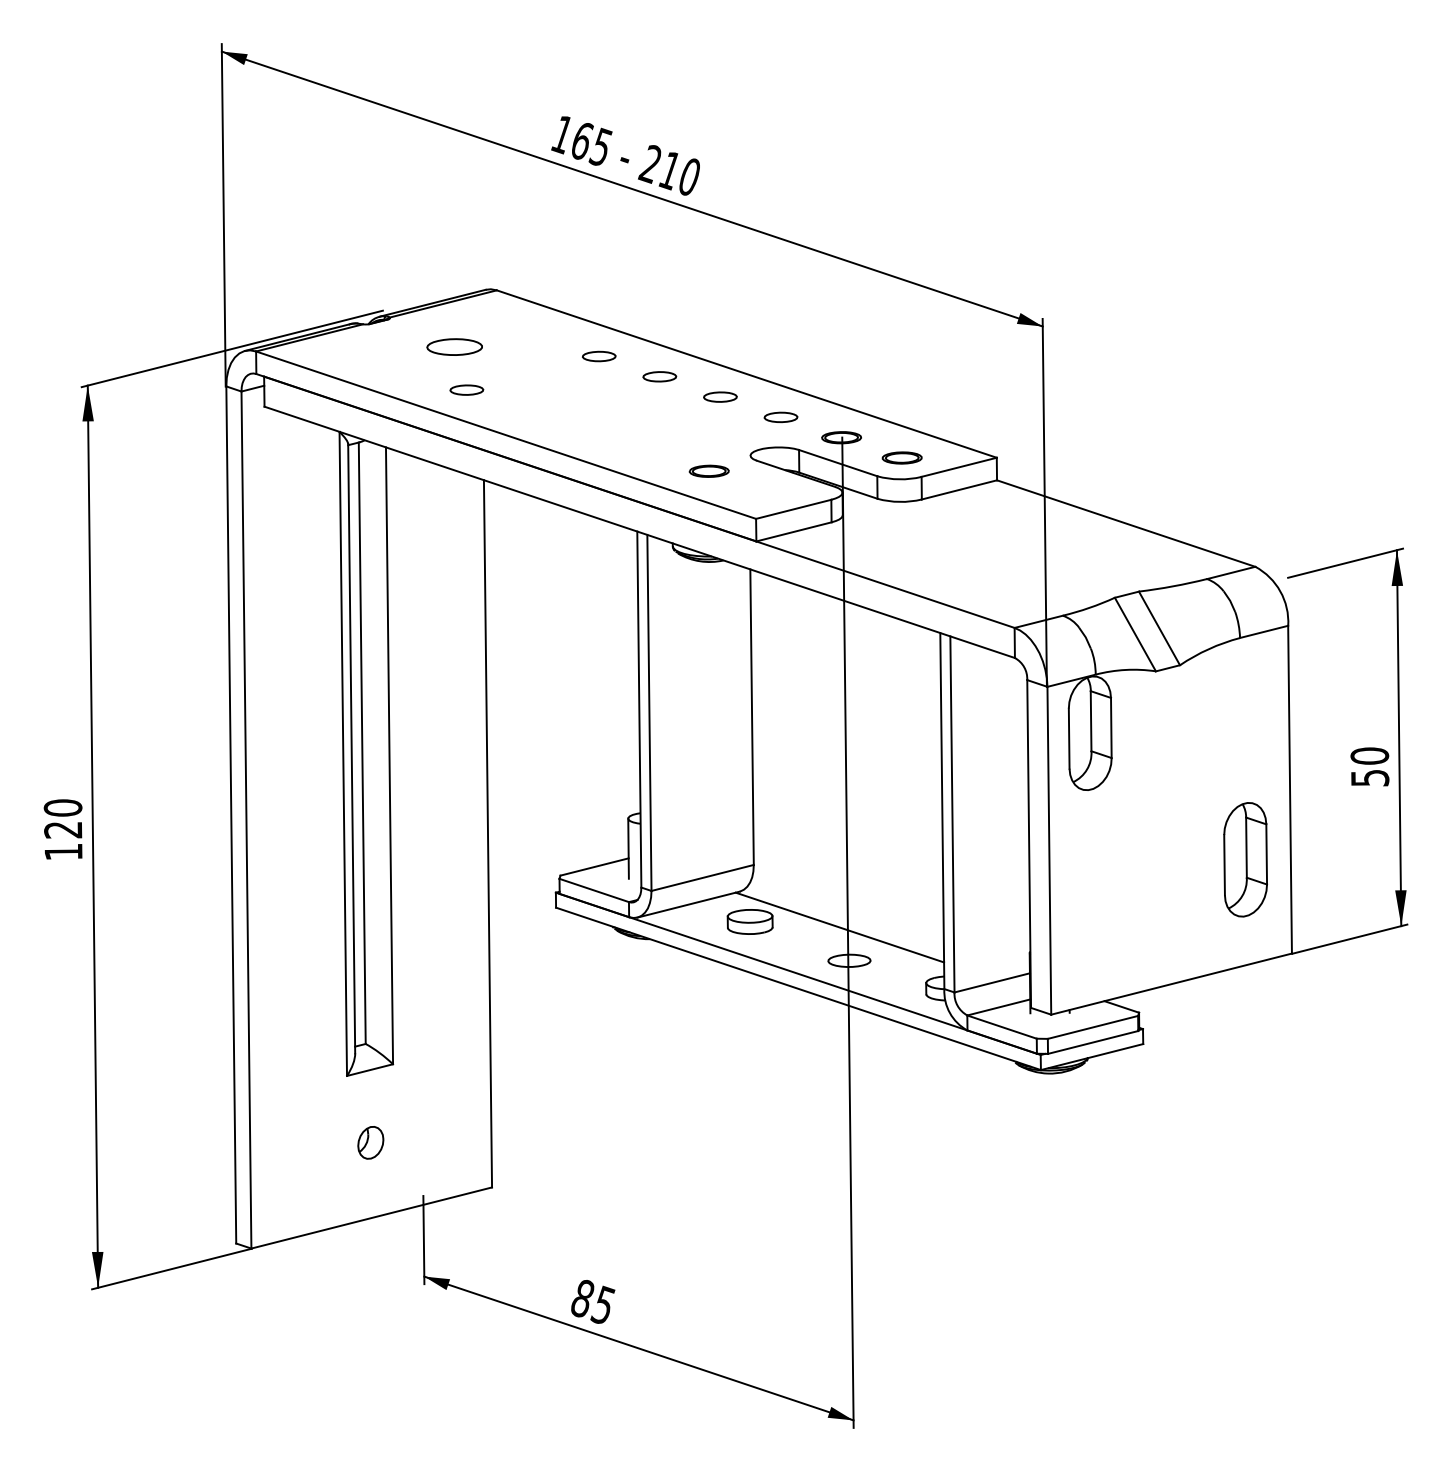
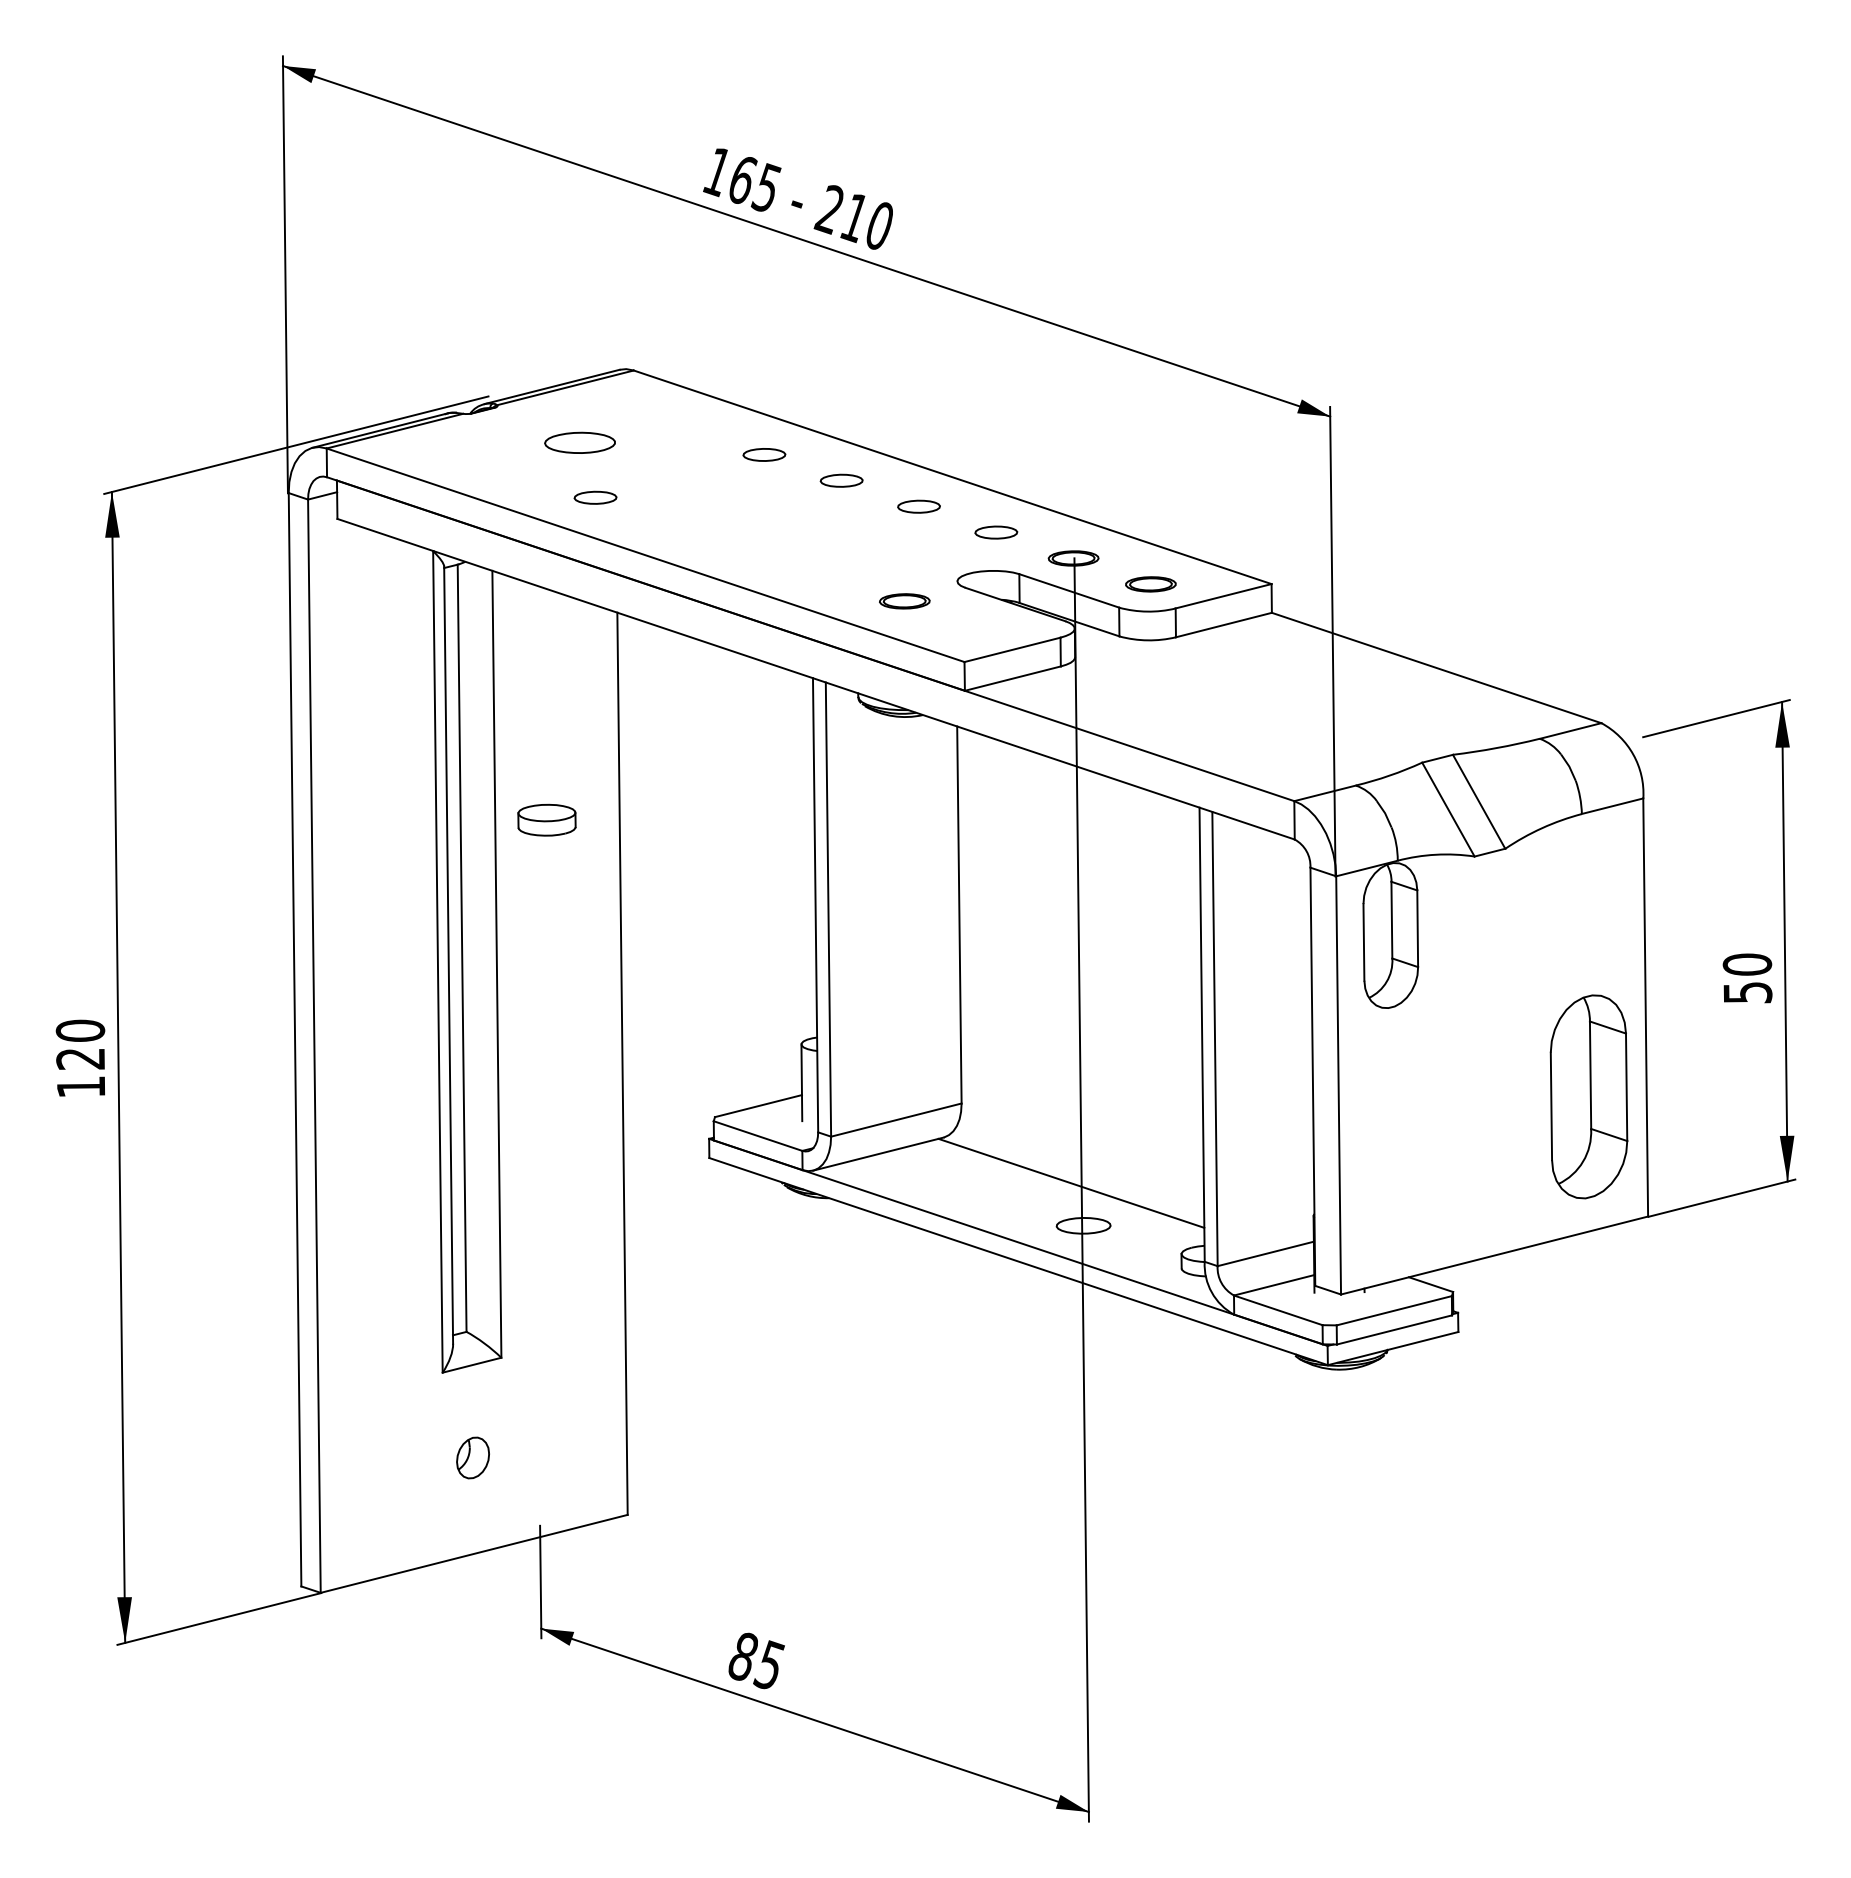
part: (1245, 859) -> (1588, 1096), size x1.4
part: (749, 921) -> (546, 819), moved

